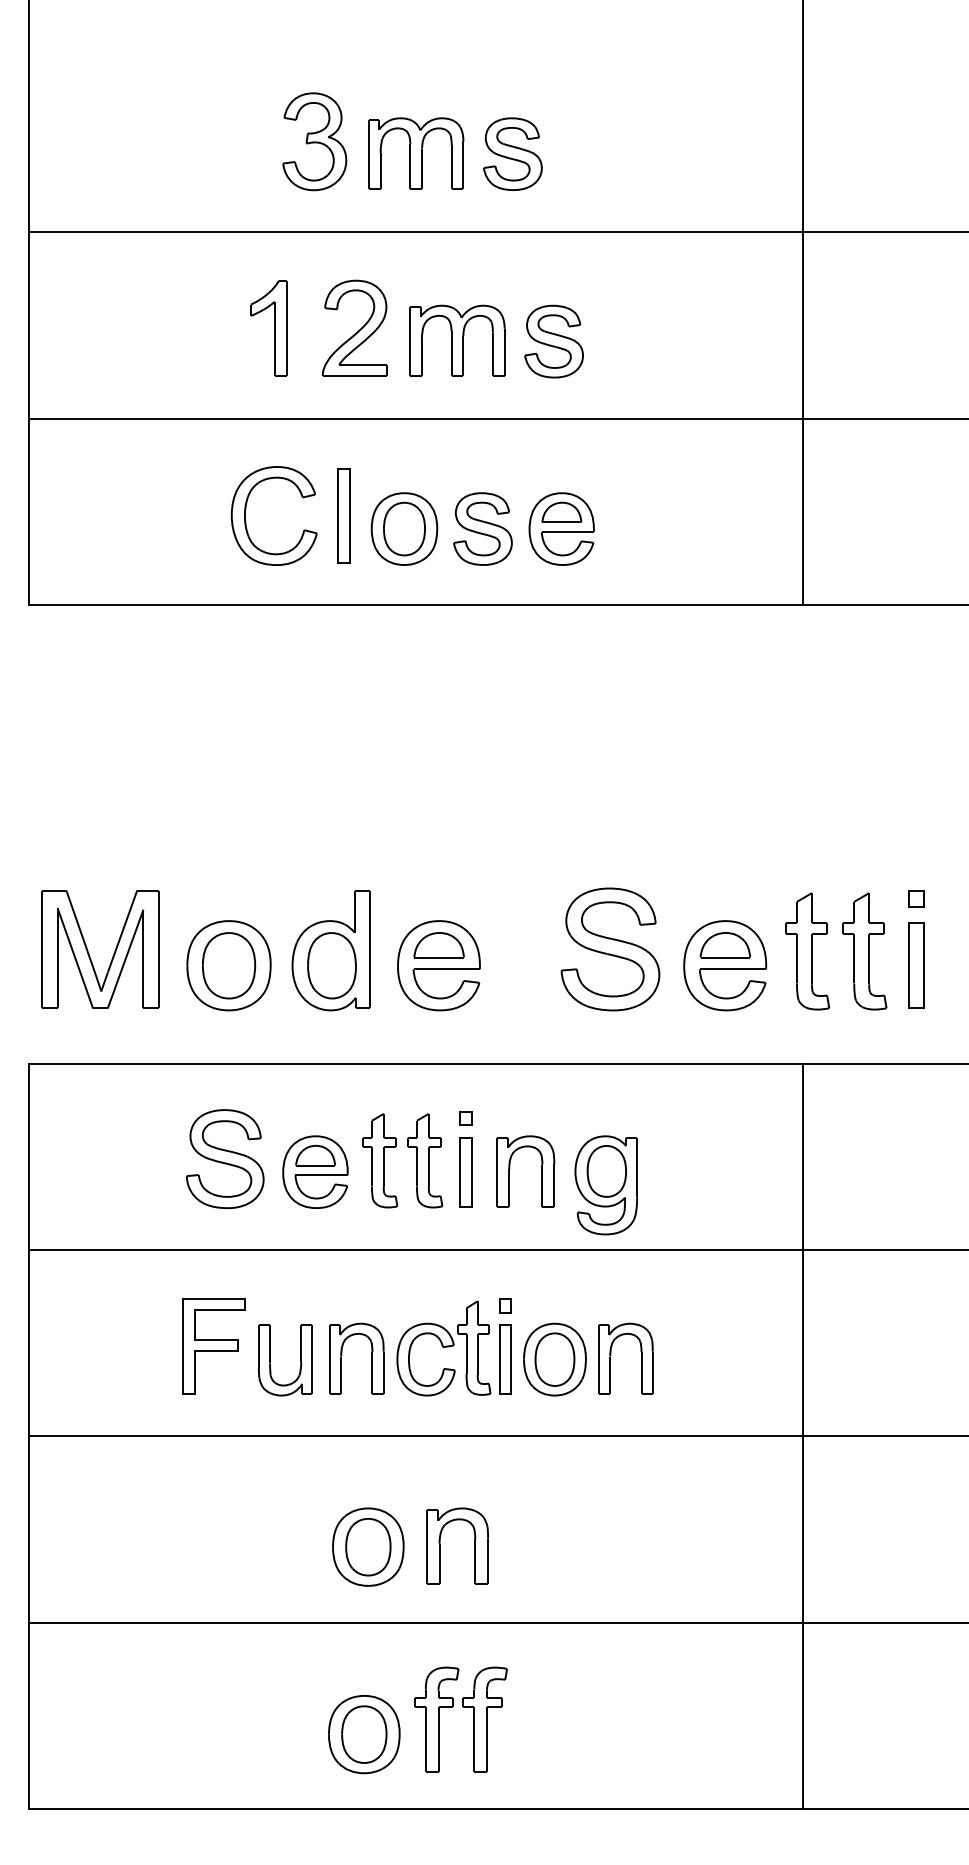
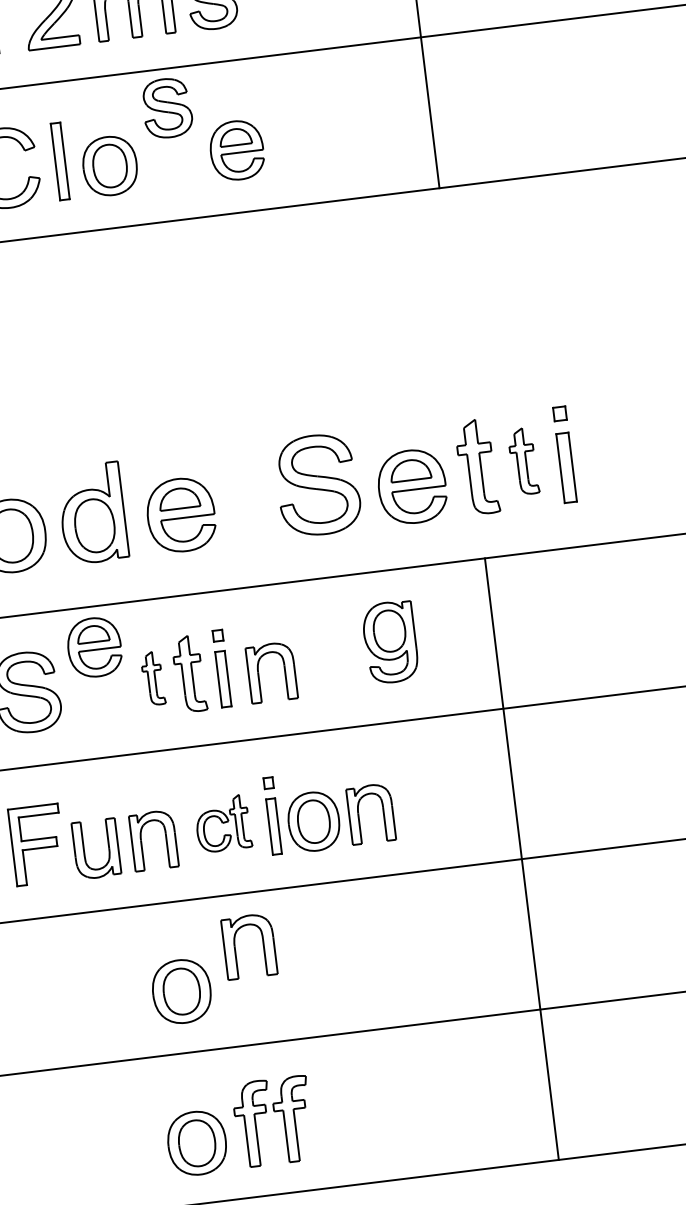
part: (482, 528) -> (166, 107), moved
part: (864, 951) -> (523, 461), size x0.7
part: (380, 1160) -> (153, 678), size x0.7
part: (315, 1171) -> (94, 646), moved
part: (605, 1185) -> (389, 642), moved
part: (443, 1348) -> (222, 823), size x0.7
part: (440, 1545) -> (235, 947), moved

